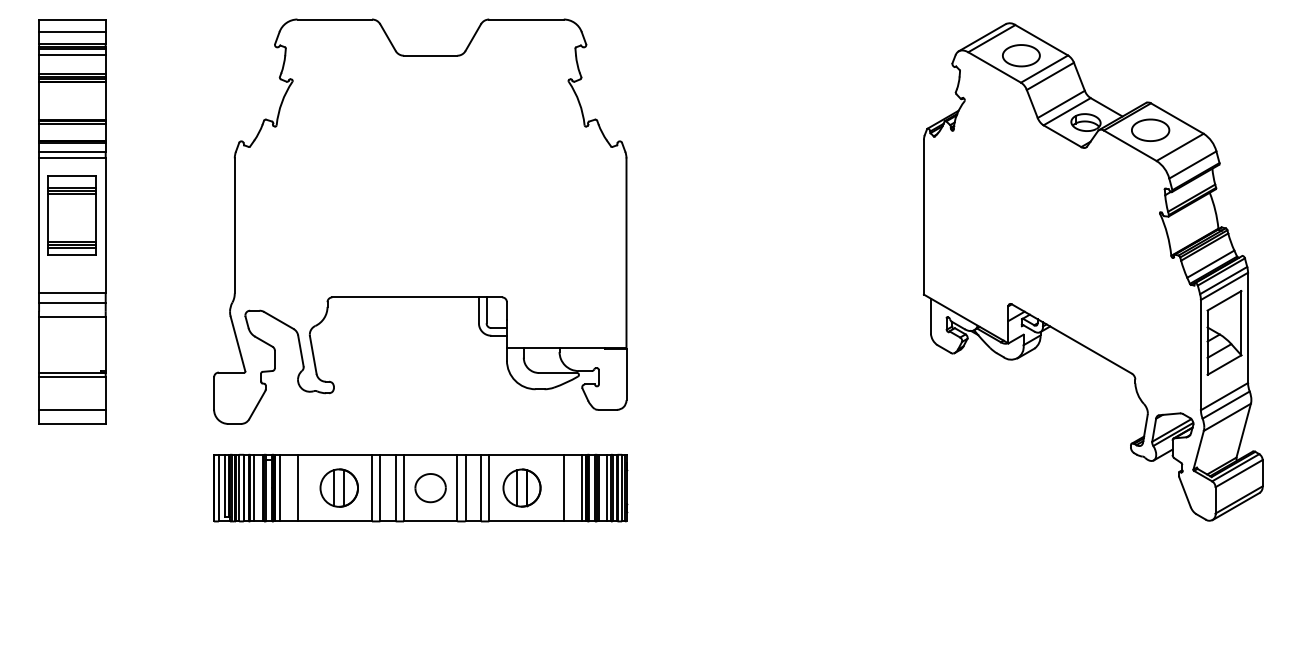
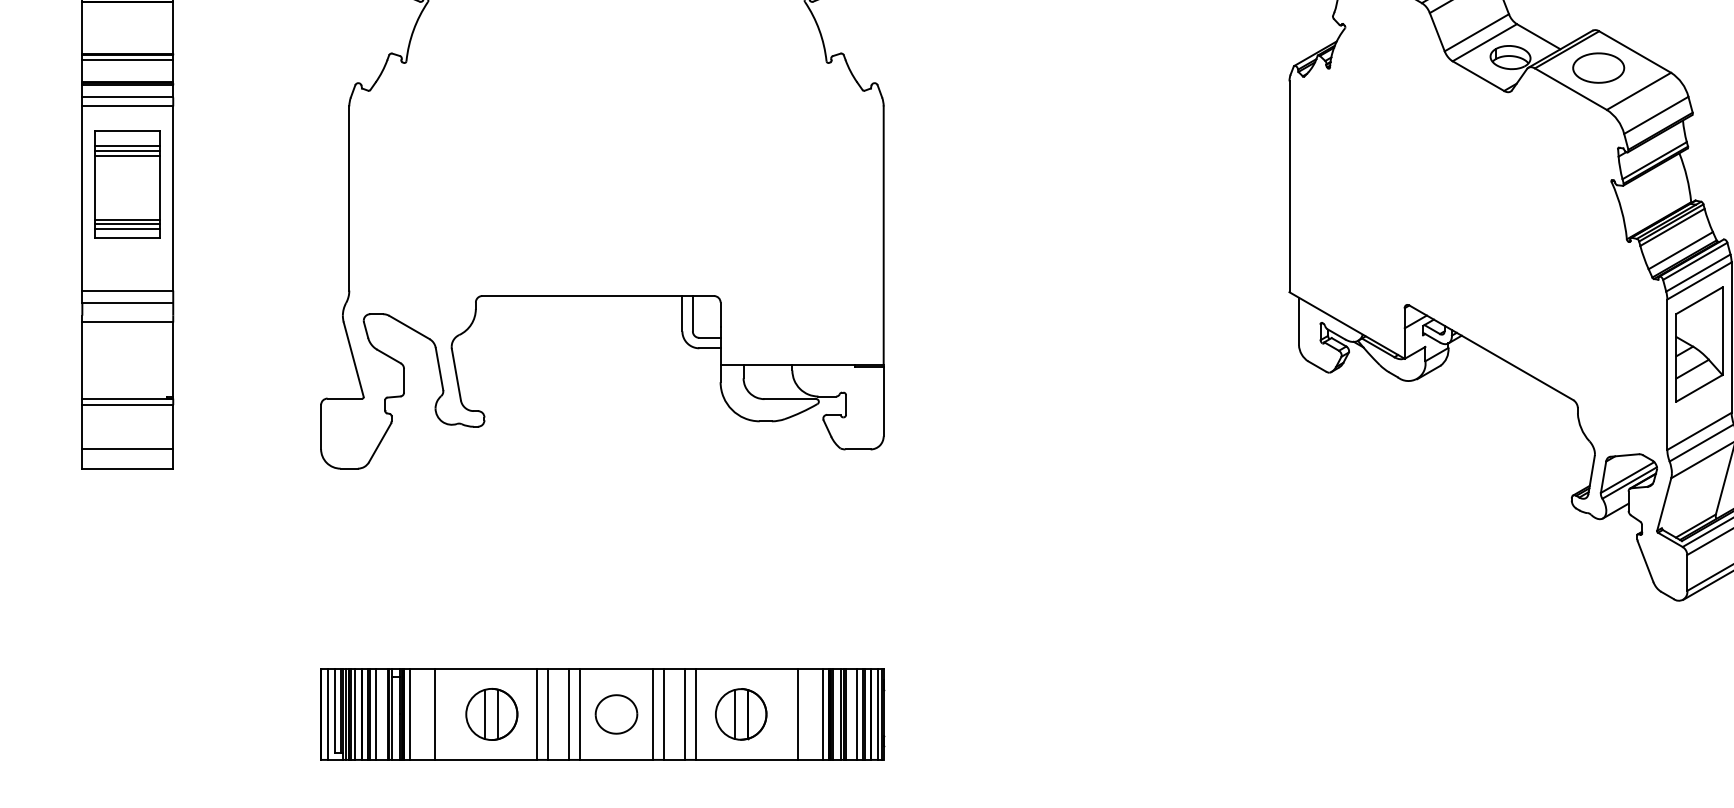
part: (420, 487) -> (602, 713), moved

